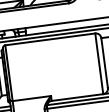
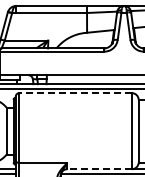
line: (50, 39) -> (75, 93), solid -> dashed
line: (77, 97) -> (99, 169), solid -> dashed

